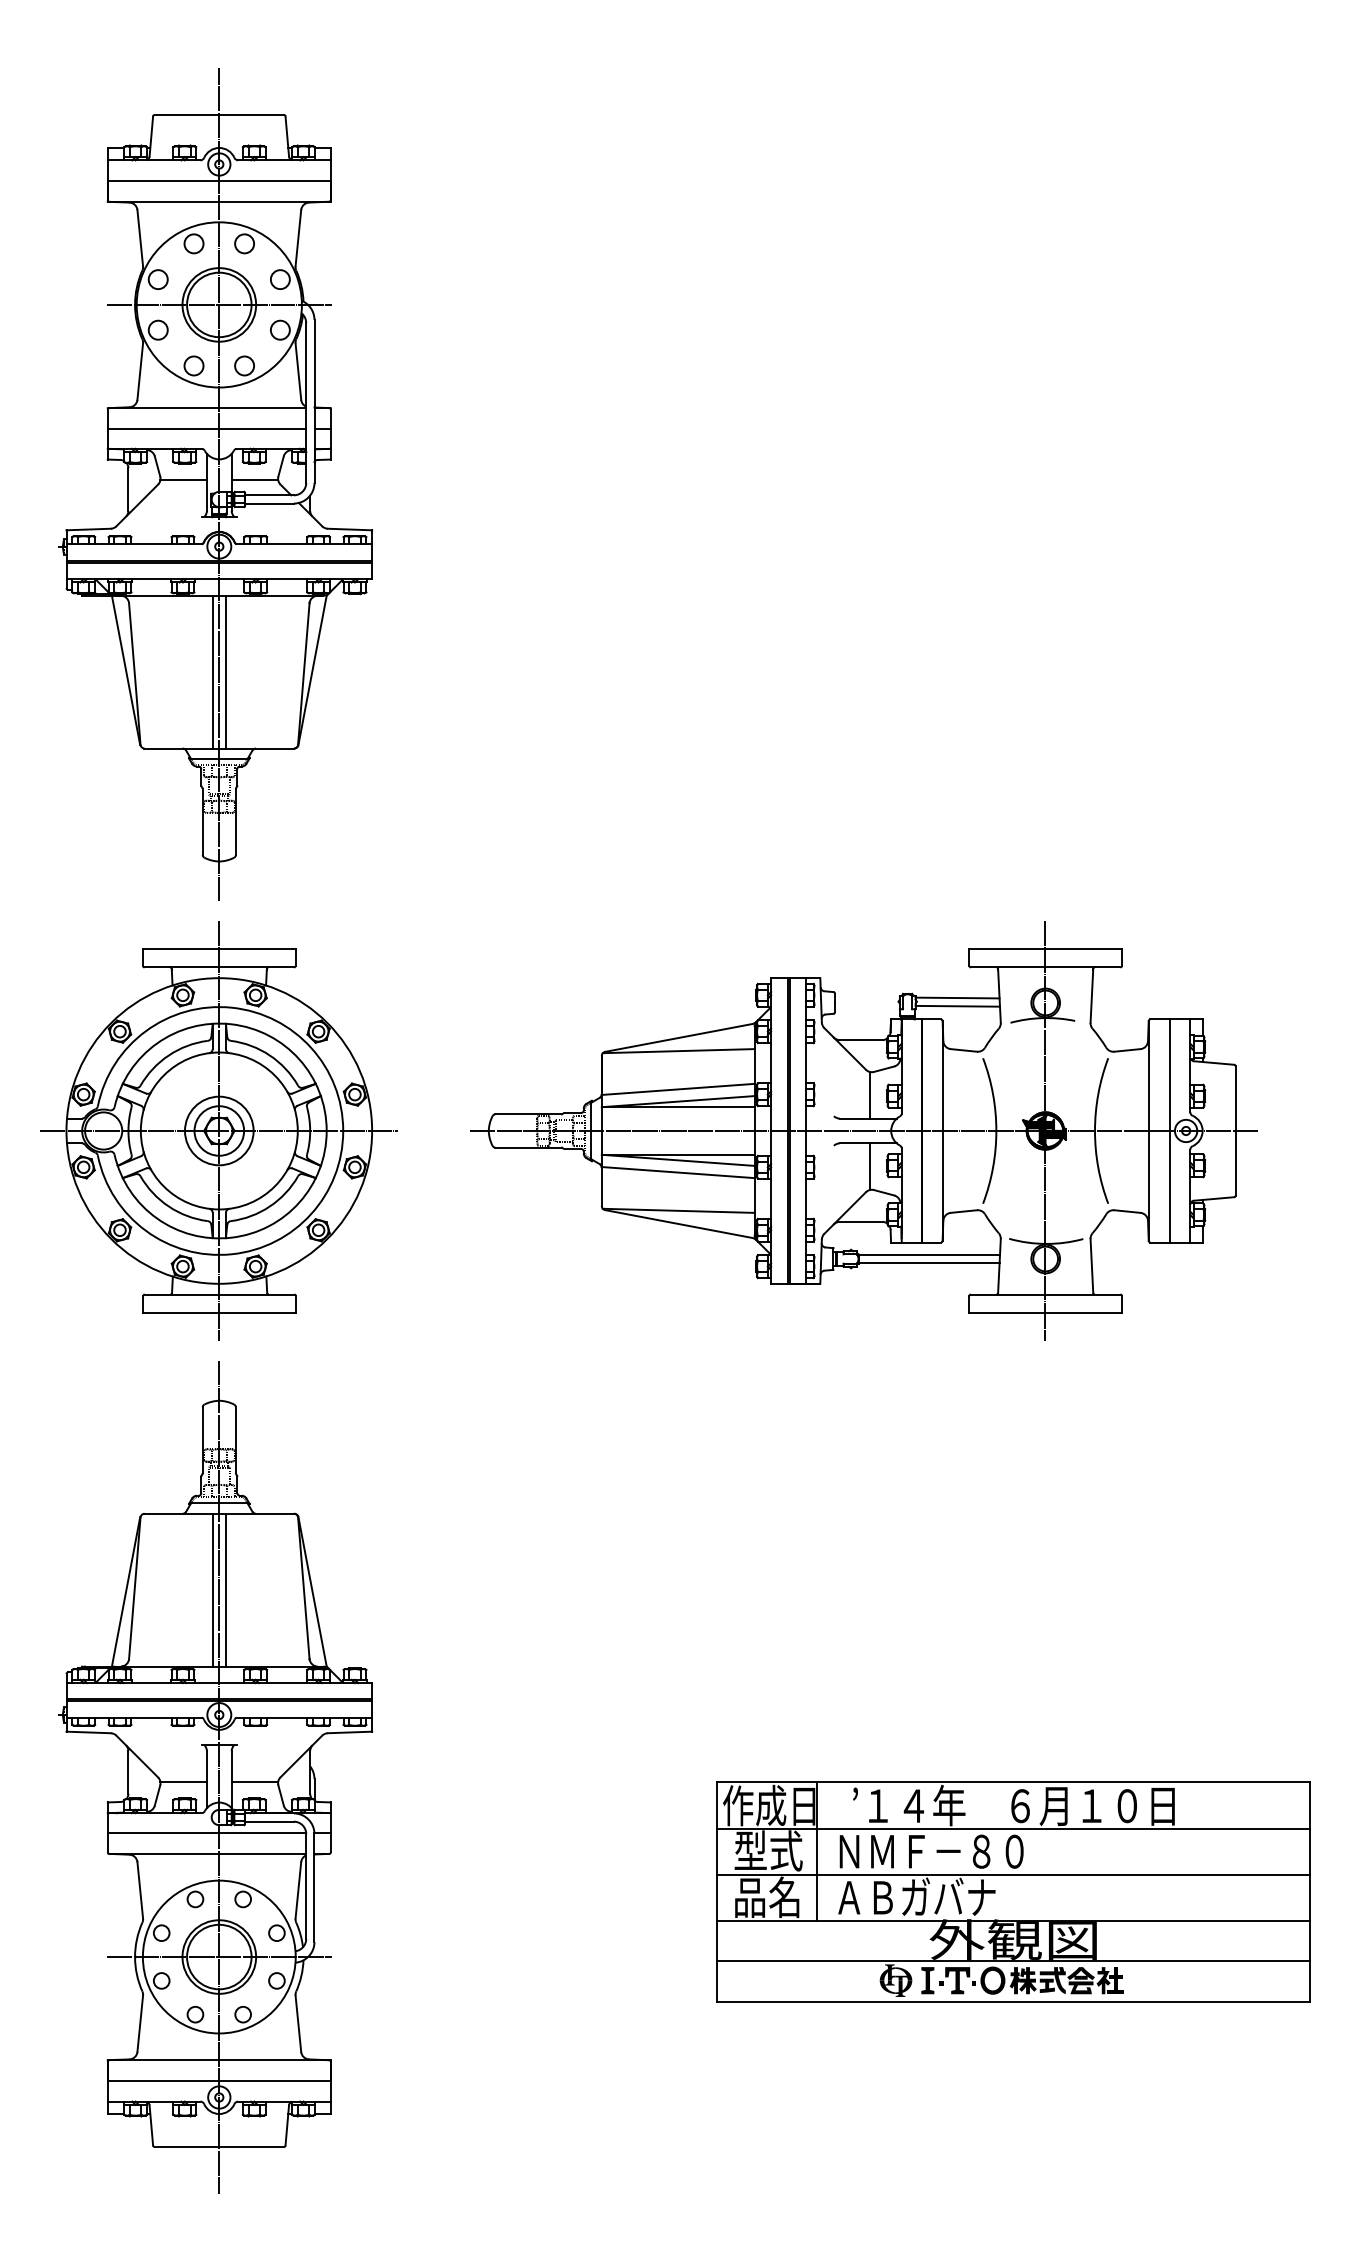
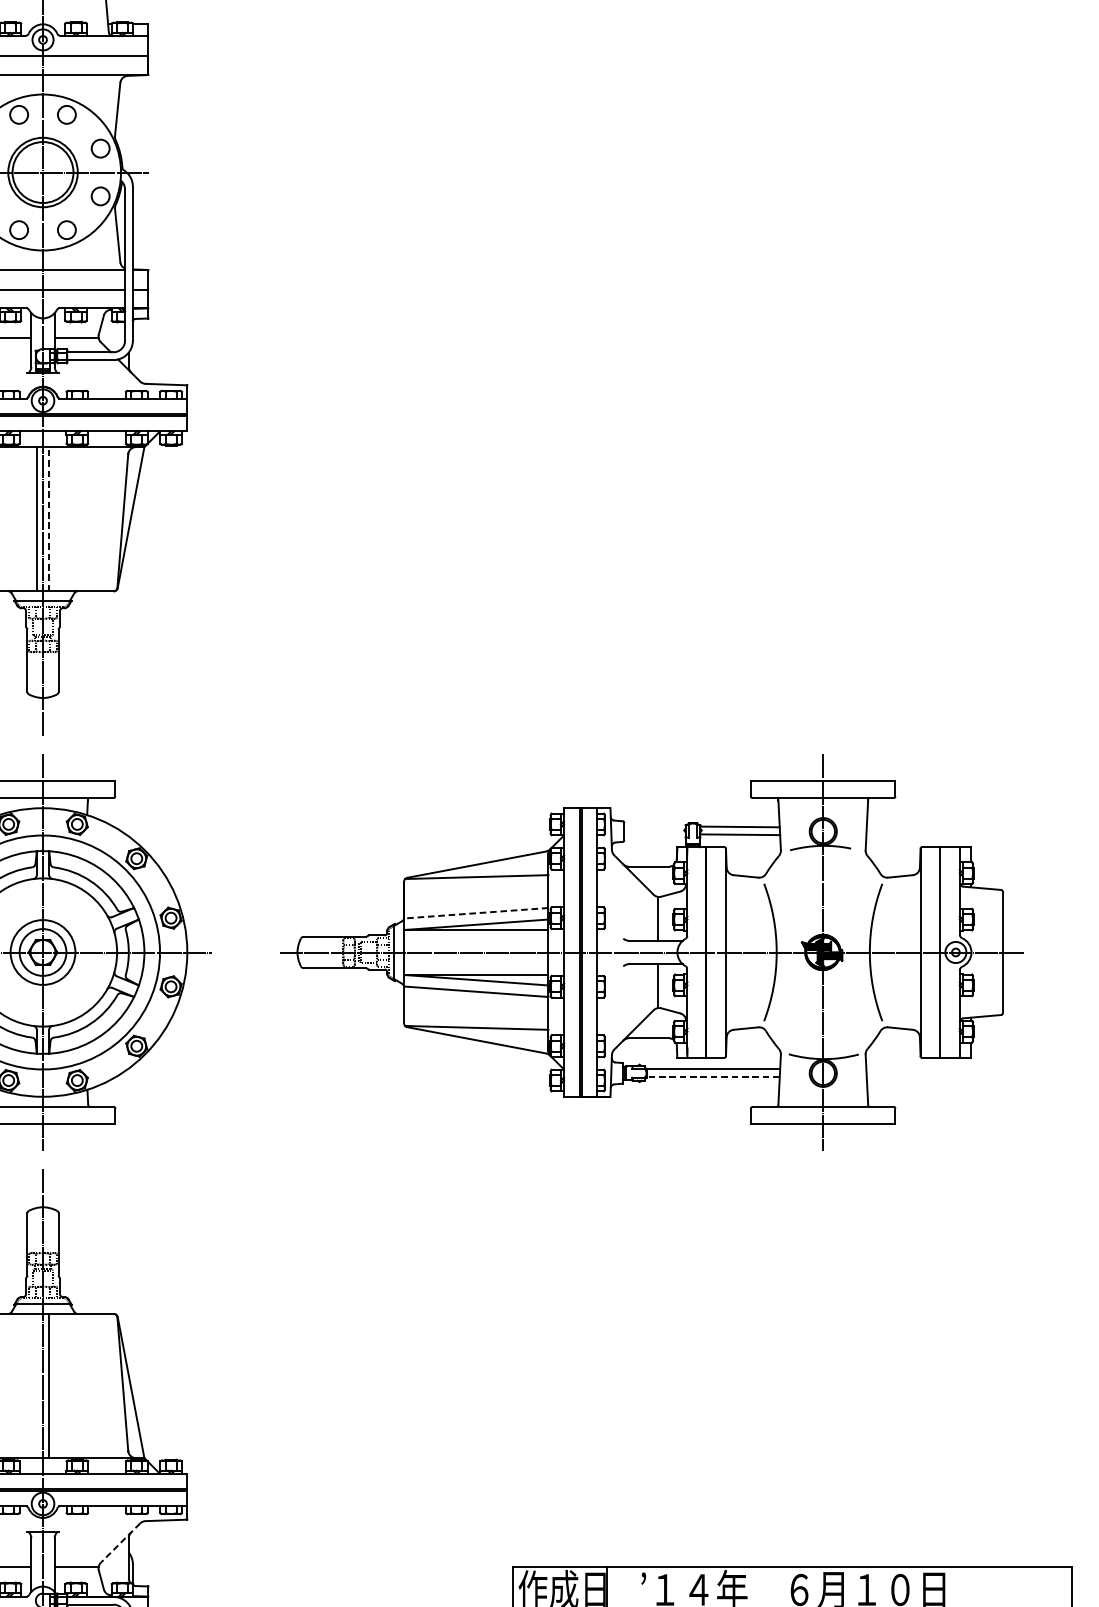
line: (225, 671) -> (48, 518), solid -> dashed
line: (678, 1089) -> (476, 913), solid -> dashed
line: (928, 1263) -> (712, 1077), solid -> dashed
line: (212, 1589) -> (36, 1385), removed
line: (301, 1756) -> (120, 1543), solid -> dashed

